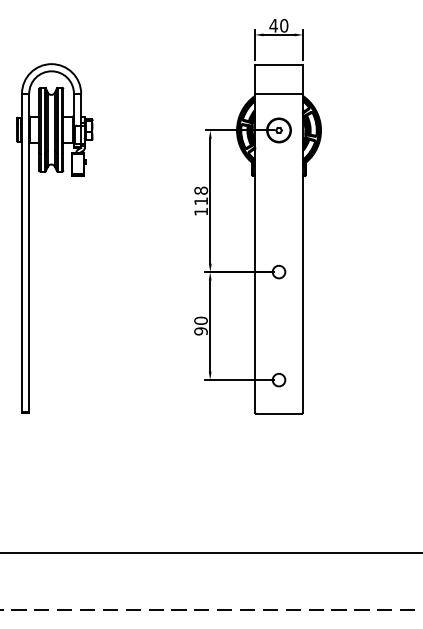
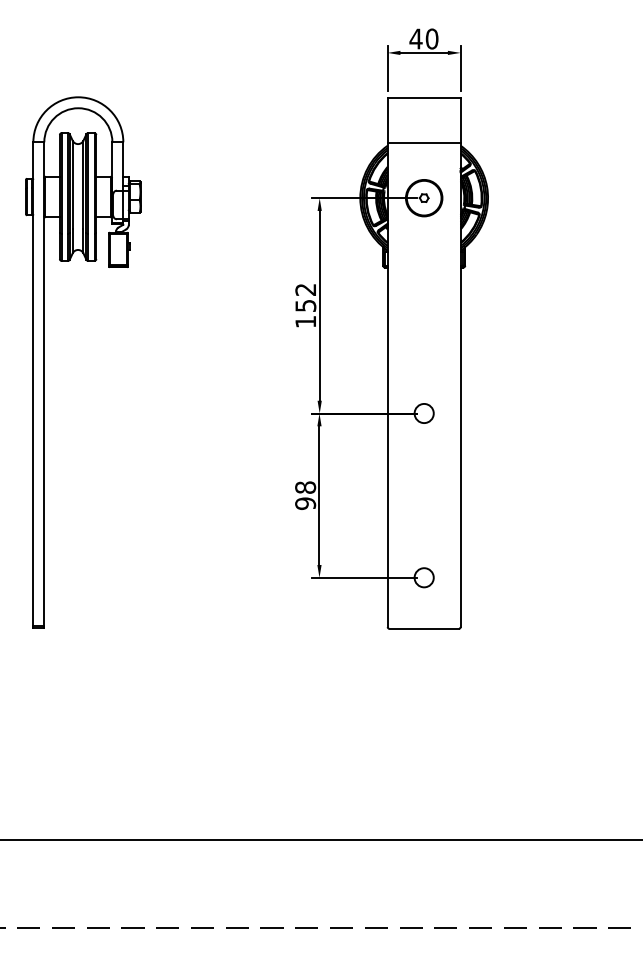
text: (201, 195) -> (306, 297), 118 -> 152
text: (200, 320) -> (304, 487), 90 -> 98

